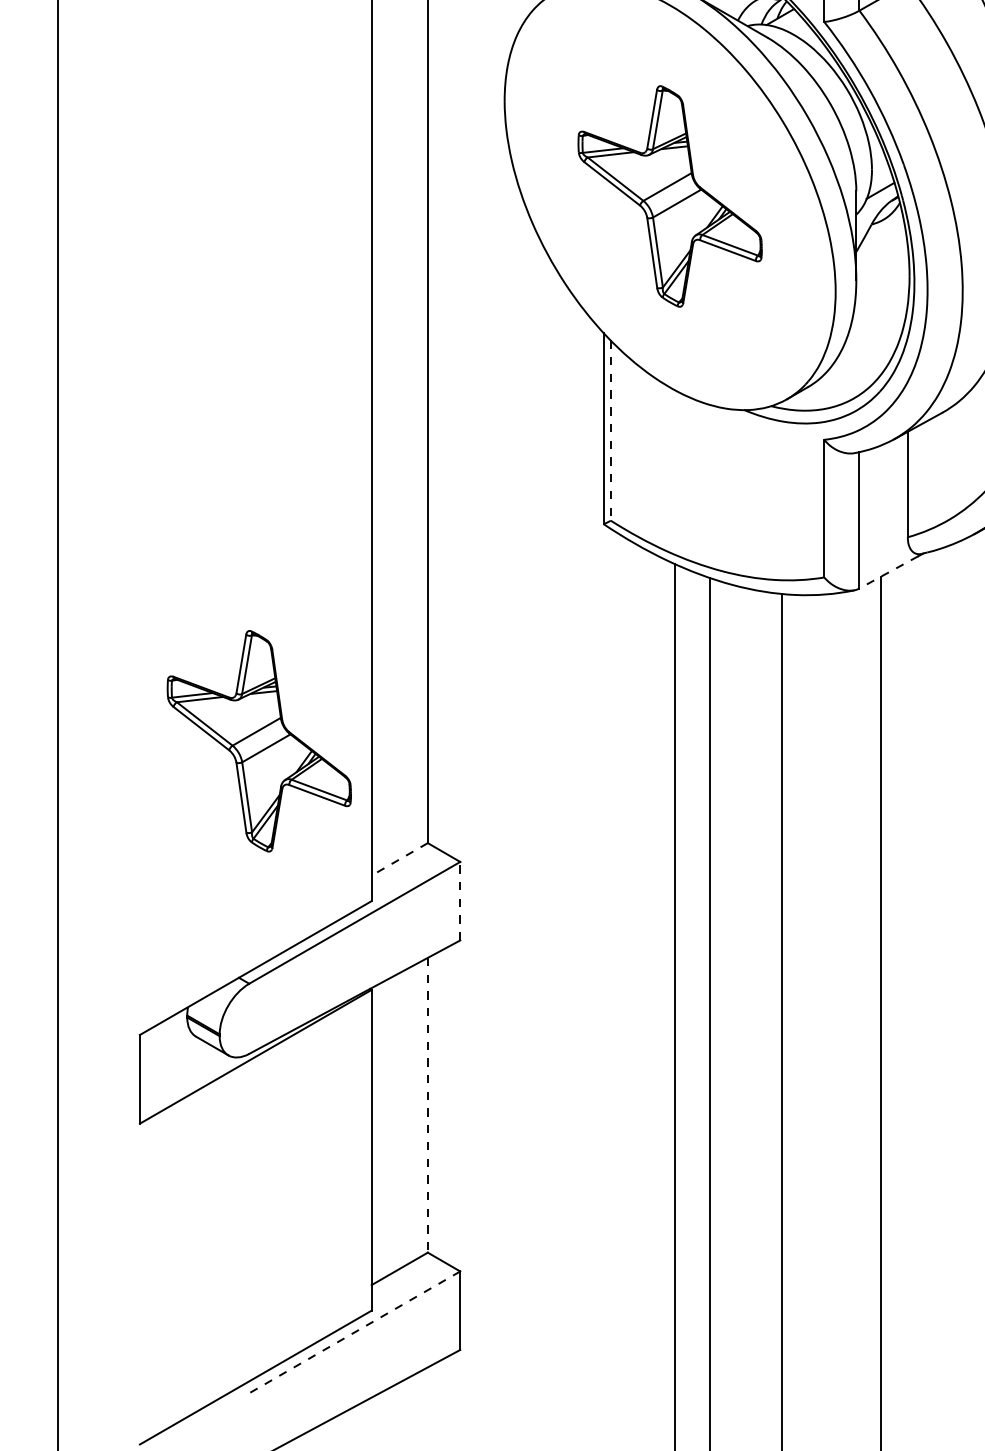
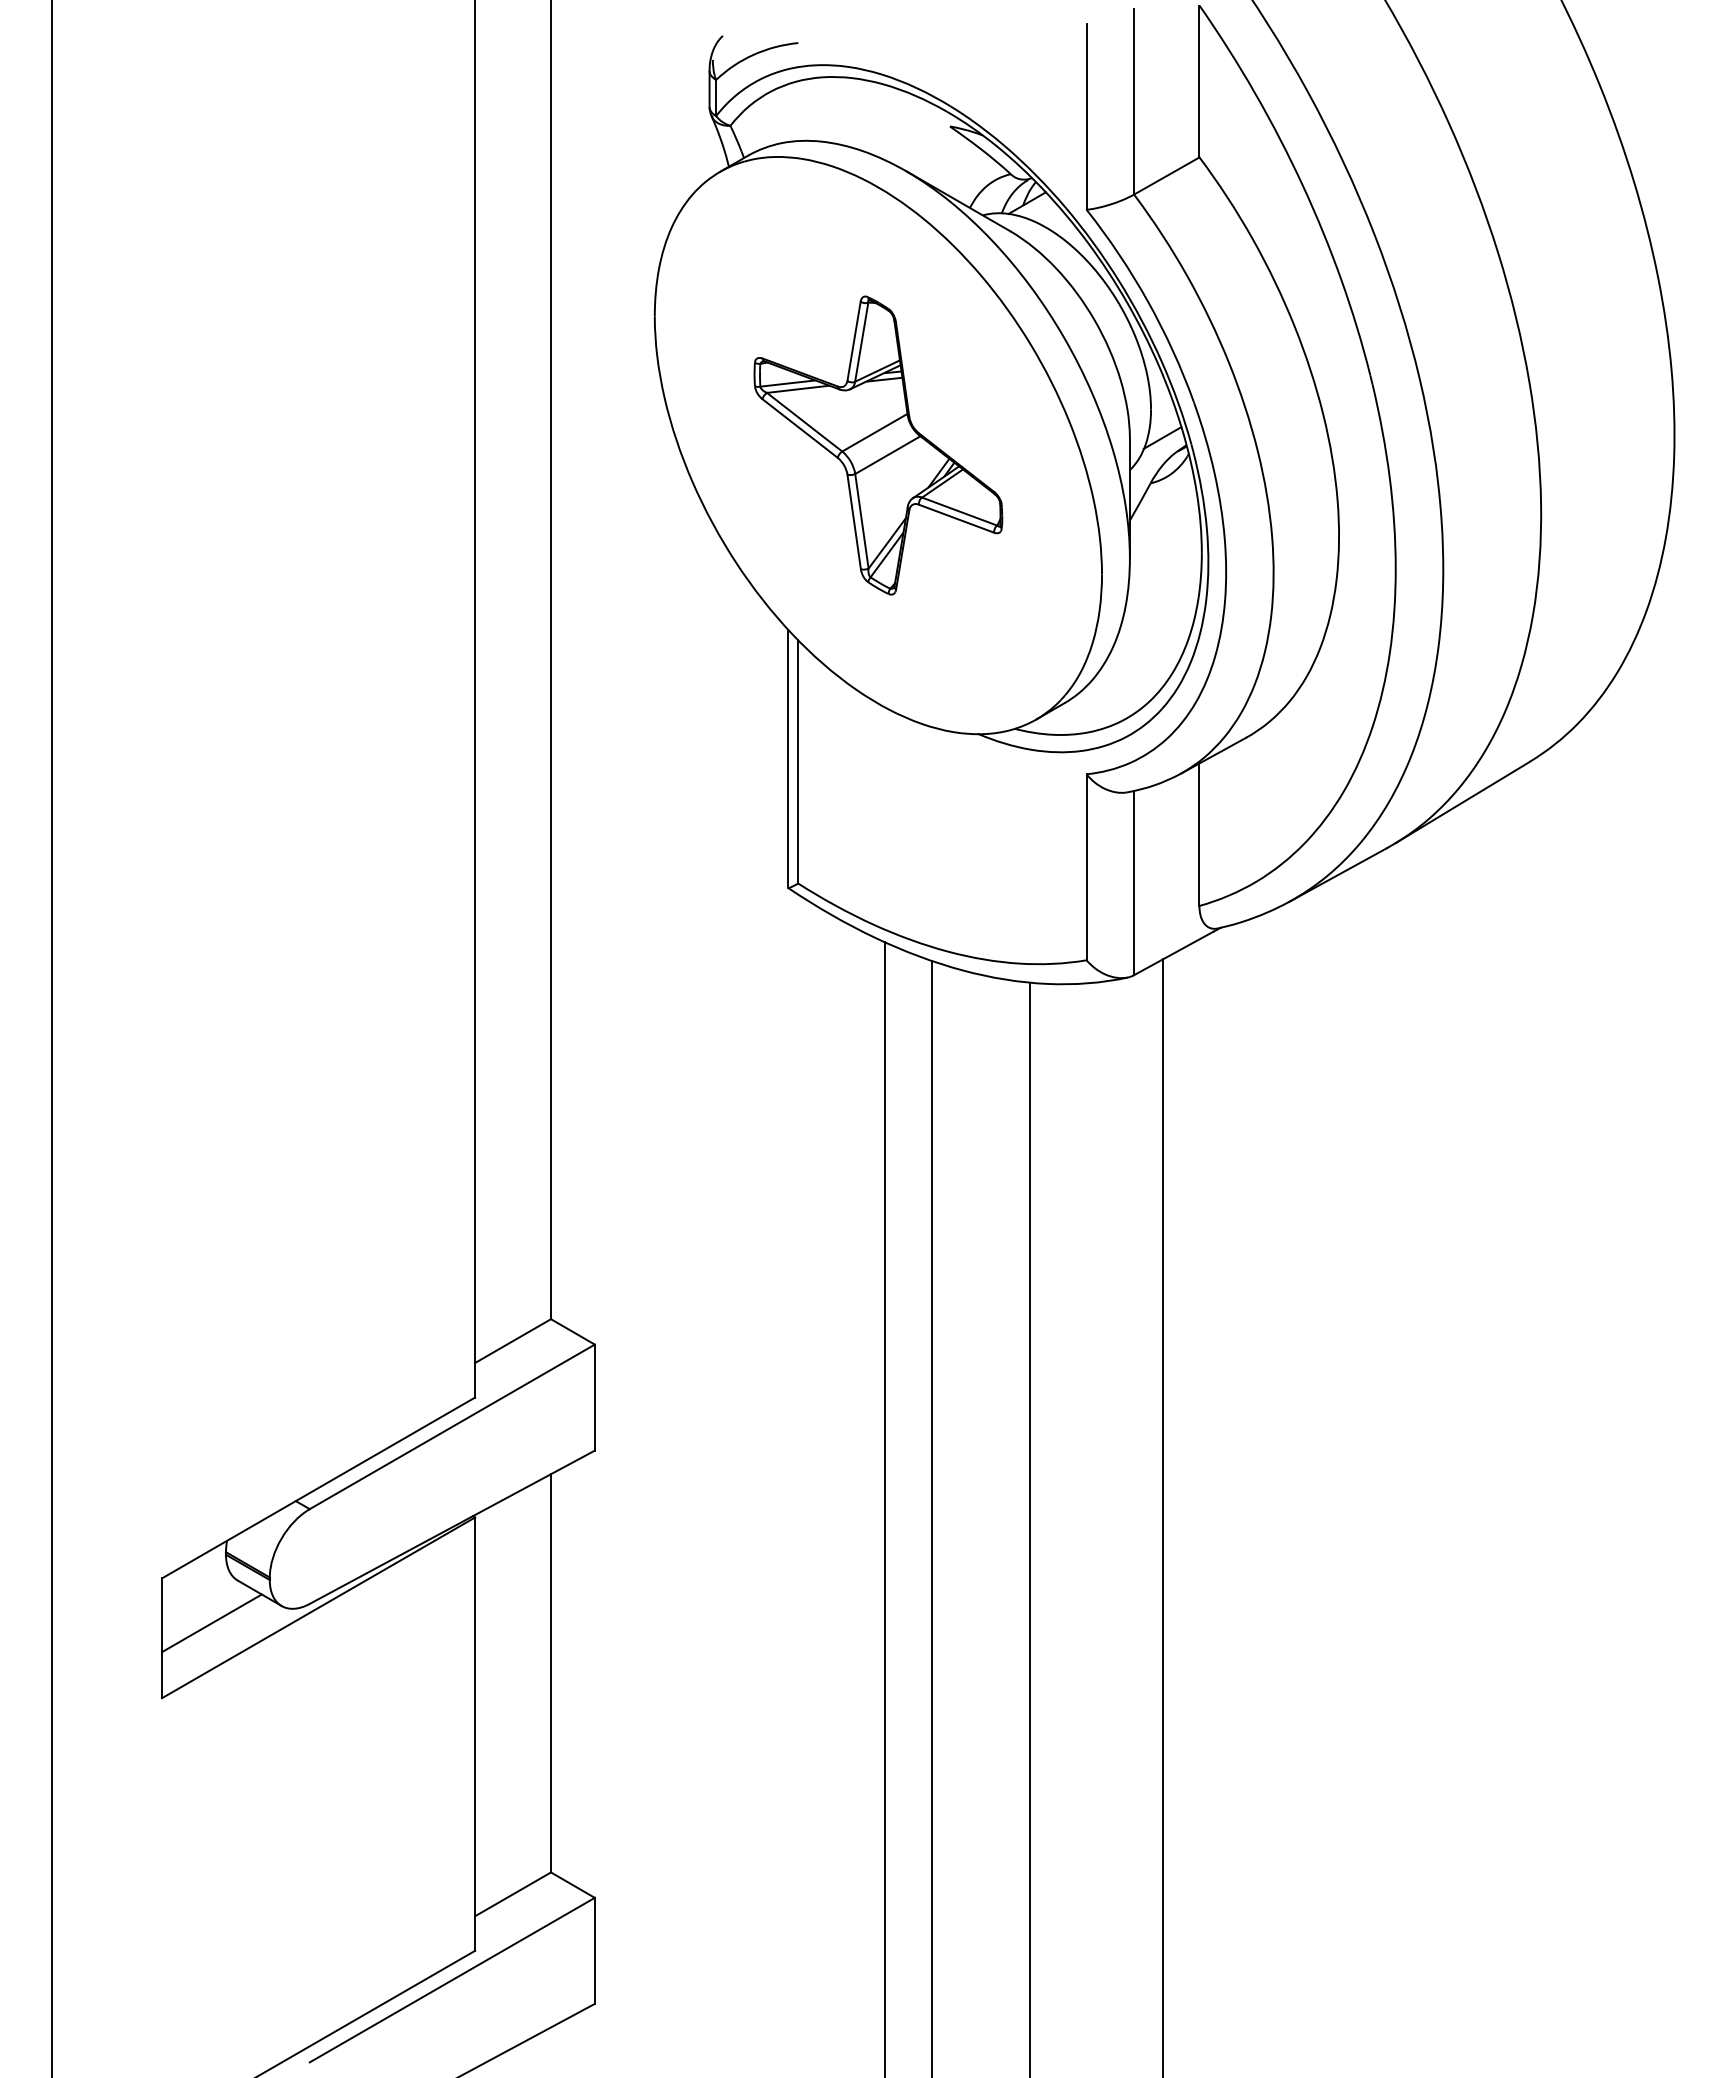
line: (611, 430) -> (798, 761), dashed -> solid
line: (888, 572) -> (1173, 953), dashed -> solid
part: (259, 741) -> (323, 1181), removed
line: (400, 859) -> (513, 1341), dashed -> solid
line: (460, 901) -> (594, 1397), dashed -> solid
line: (176, 1068) -> (211, 1623), added
line: (428, 1105) -> (551, 1673), dashed -> solid
line: (354, 1332) -> (452, 1980), dashed -> solid

